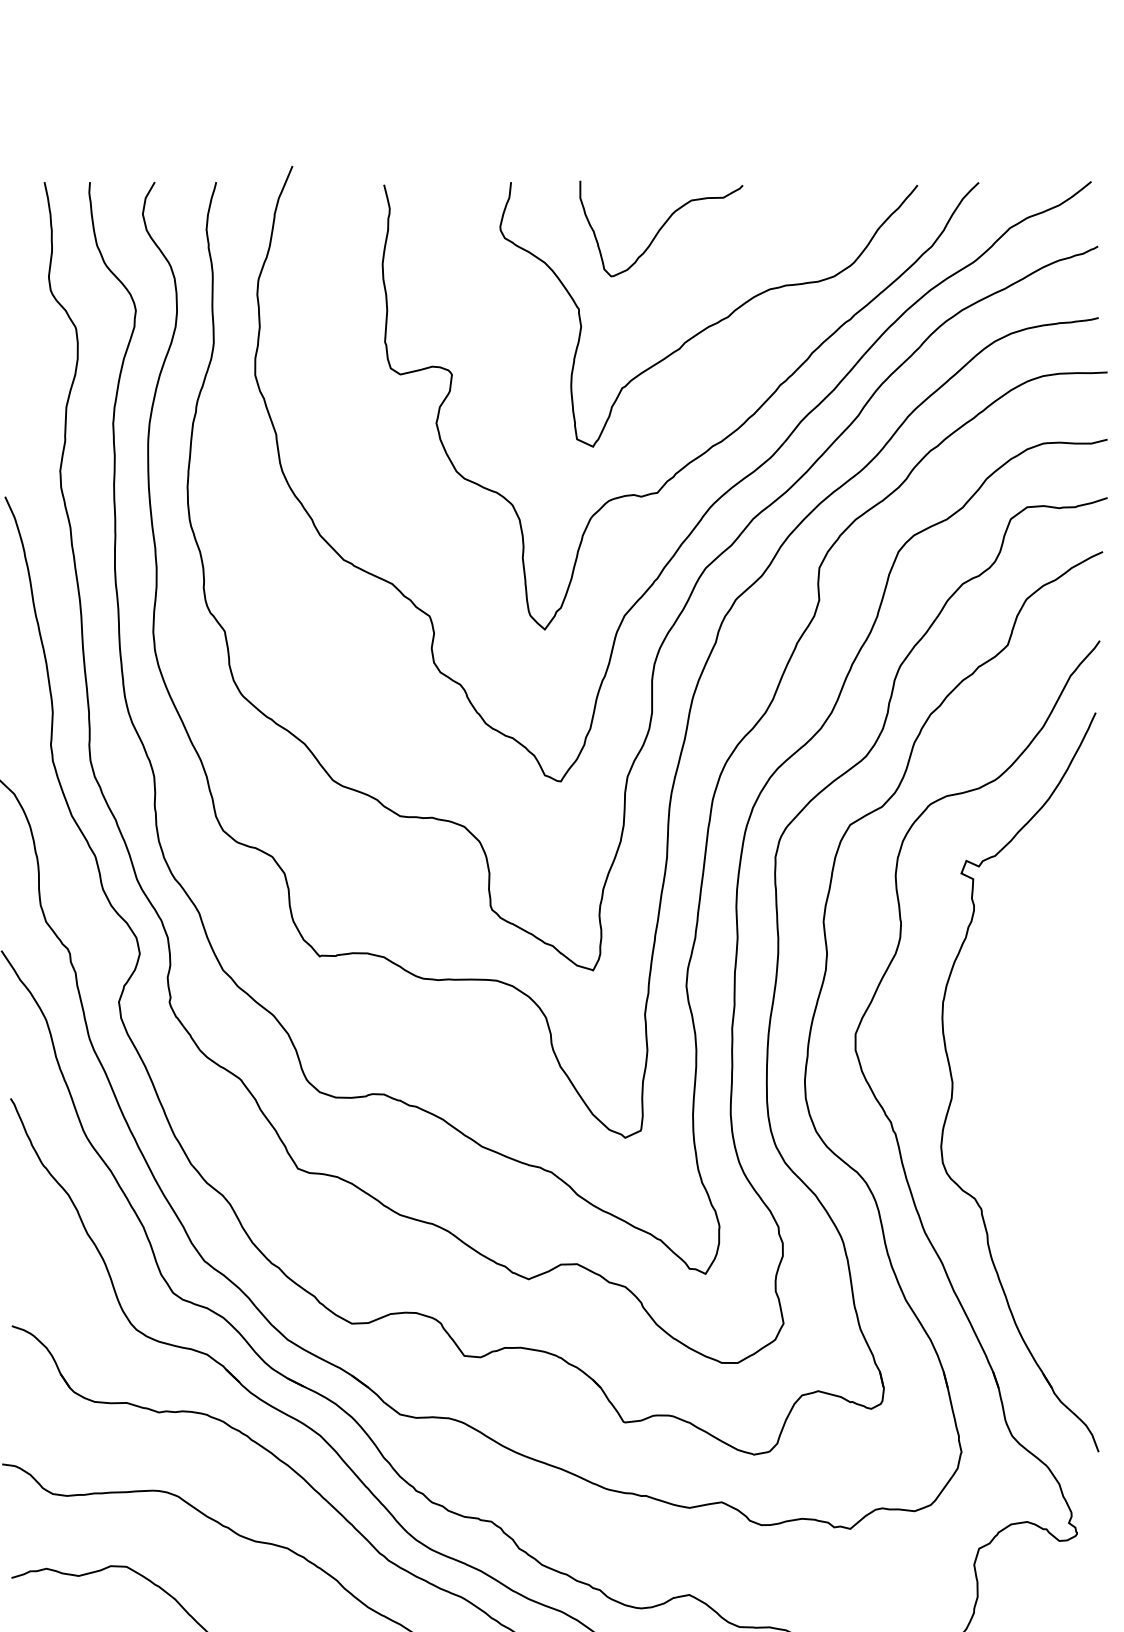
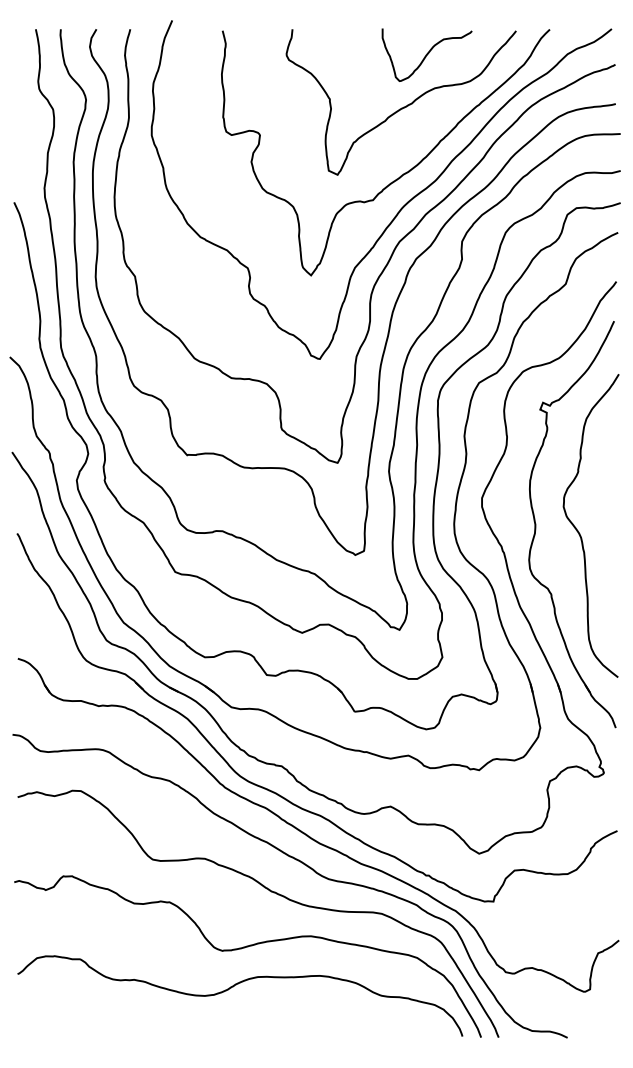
curve: (660, 227) -> (426, 54), moved
curve: (1034, 1098) -> (580, 533), added

